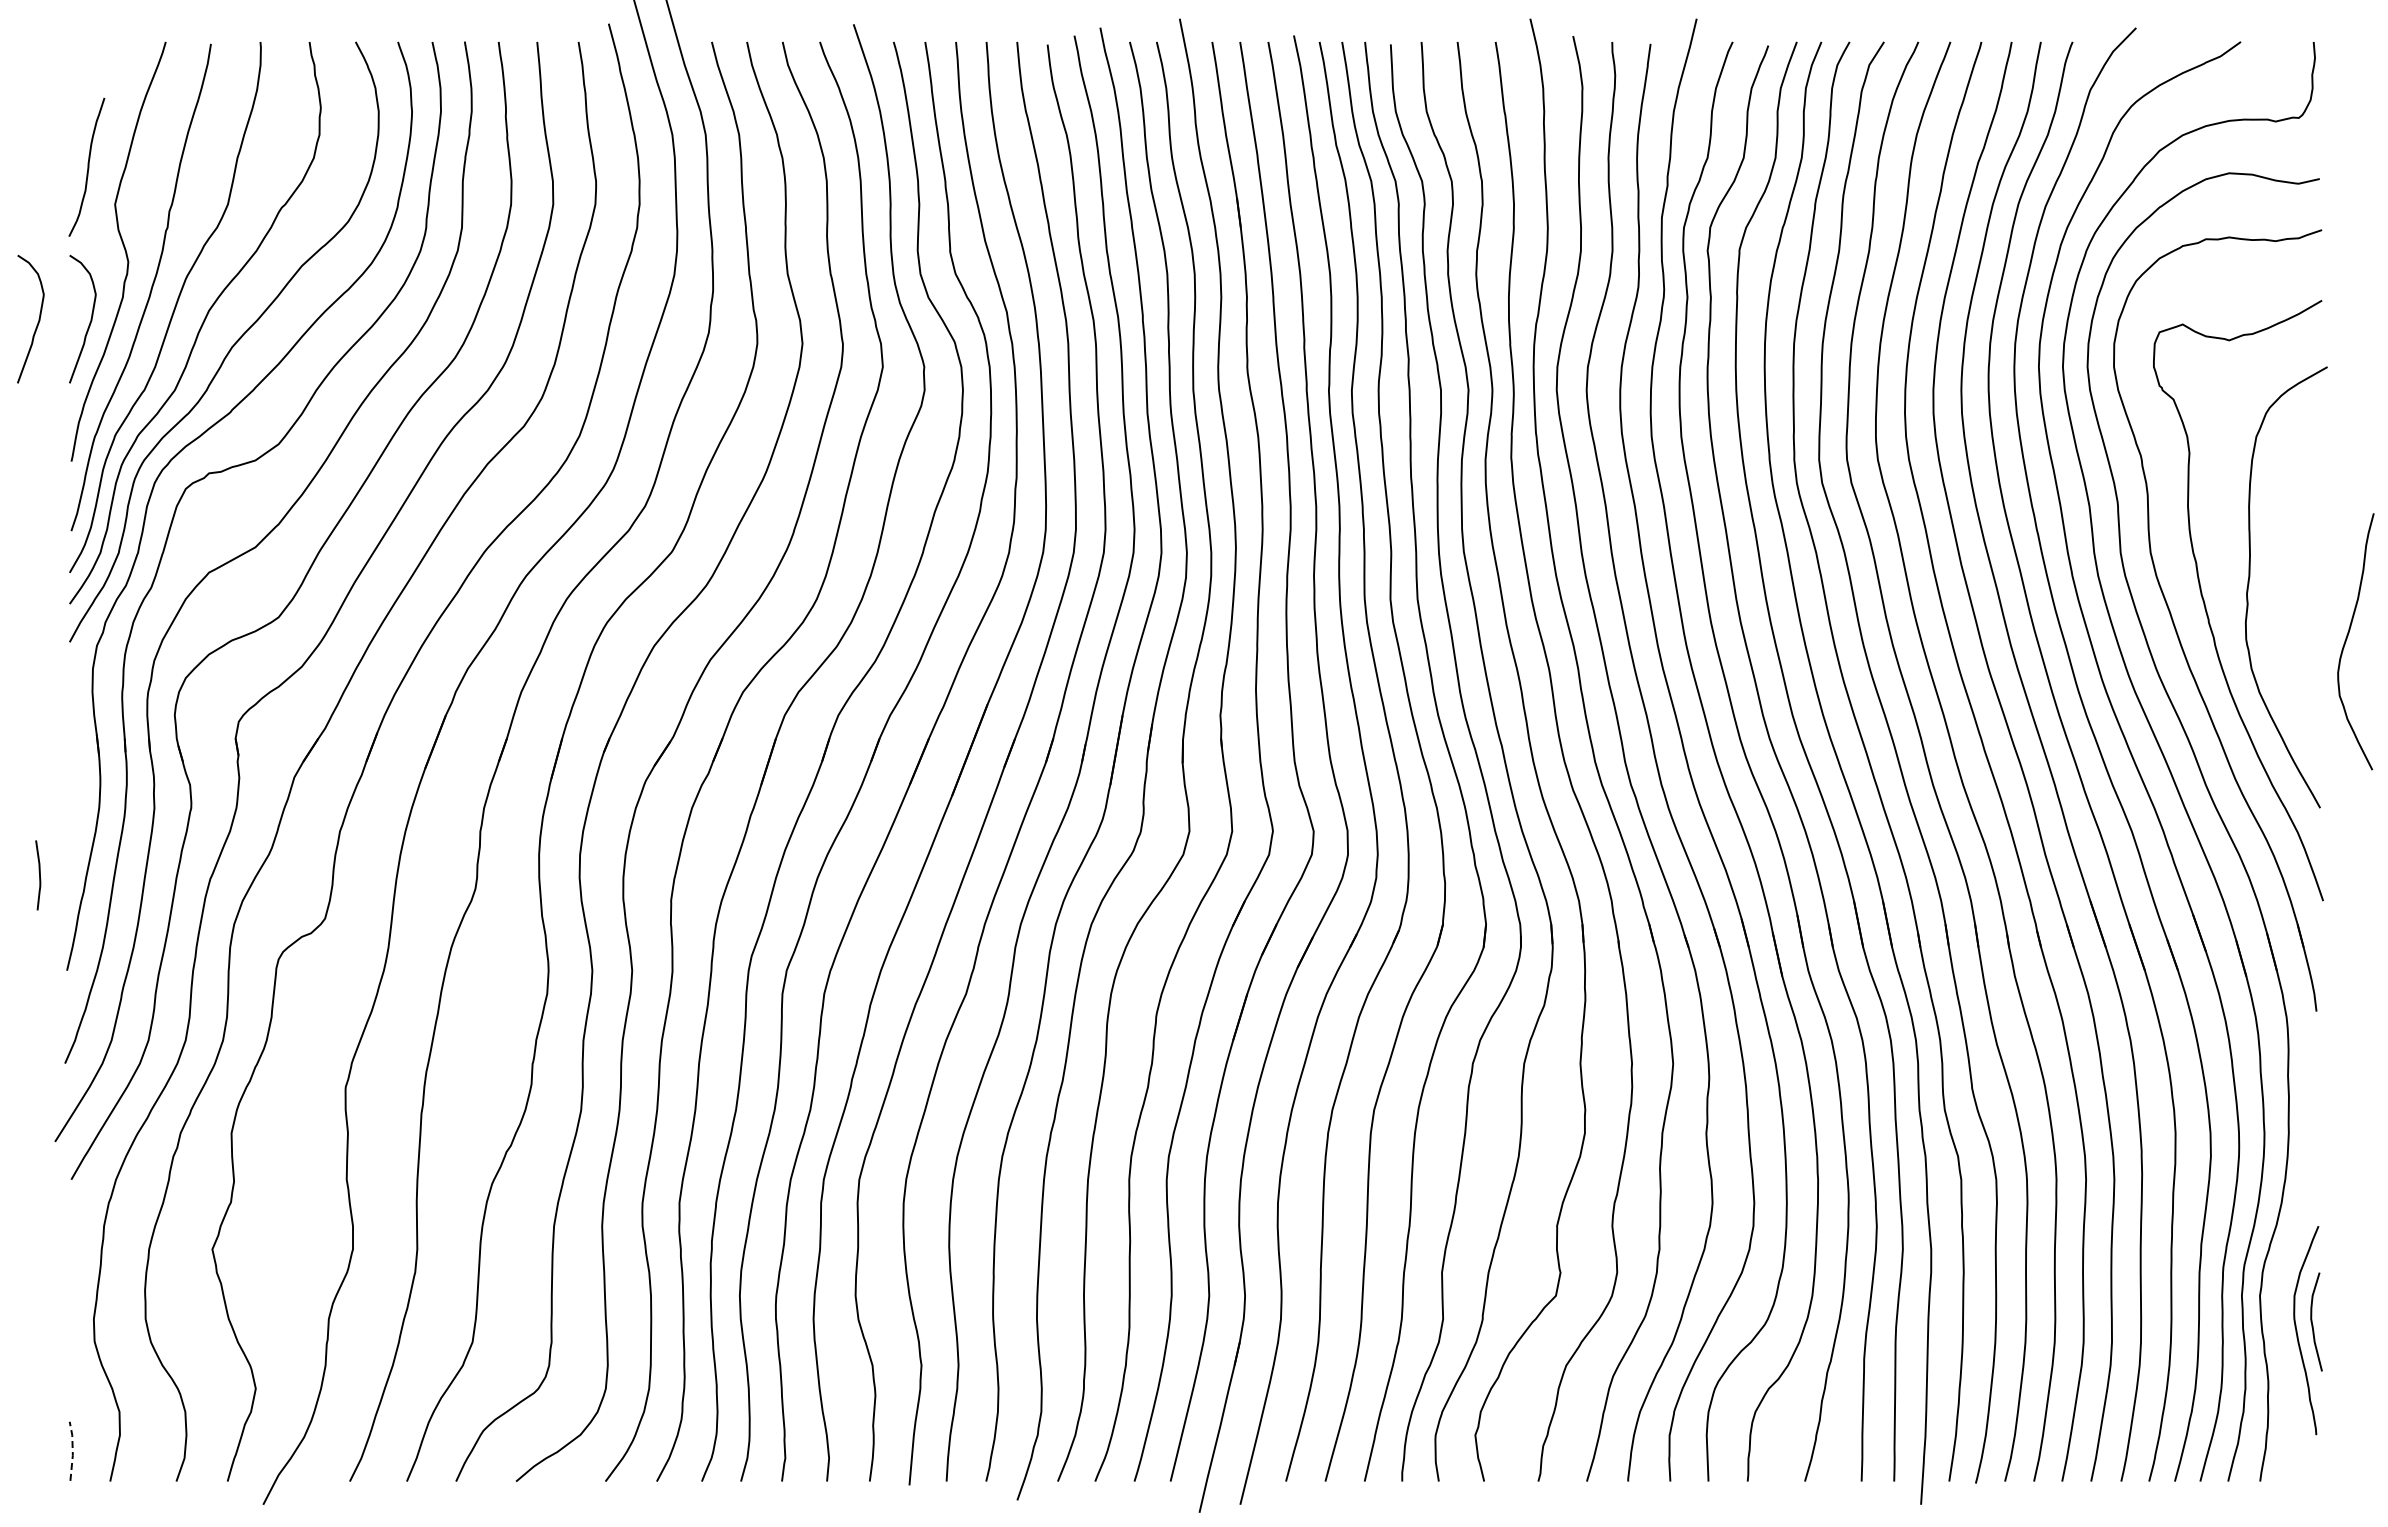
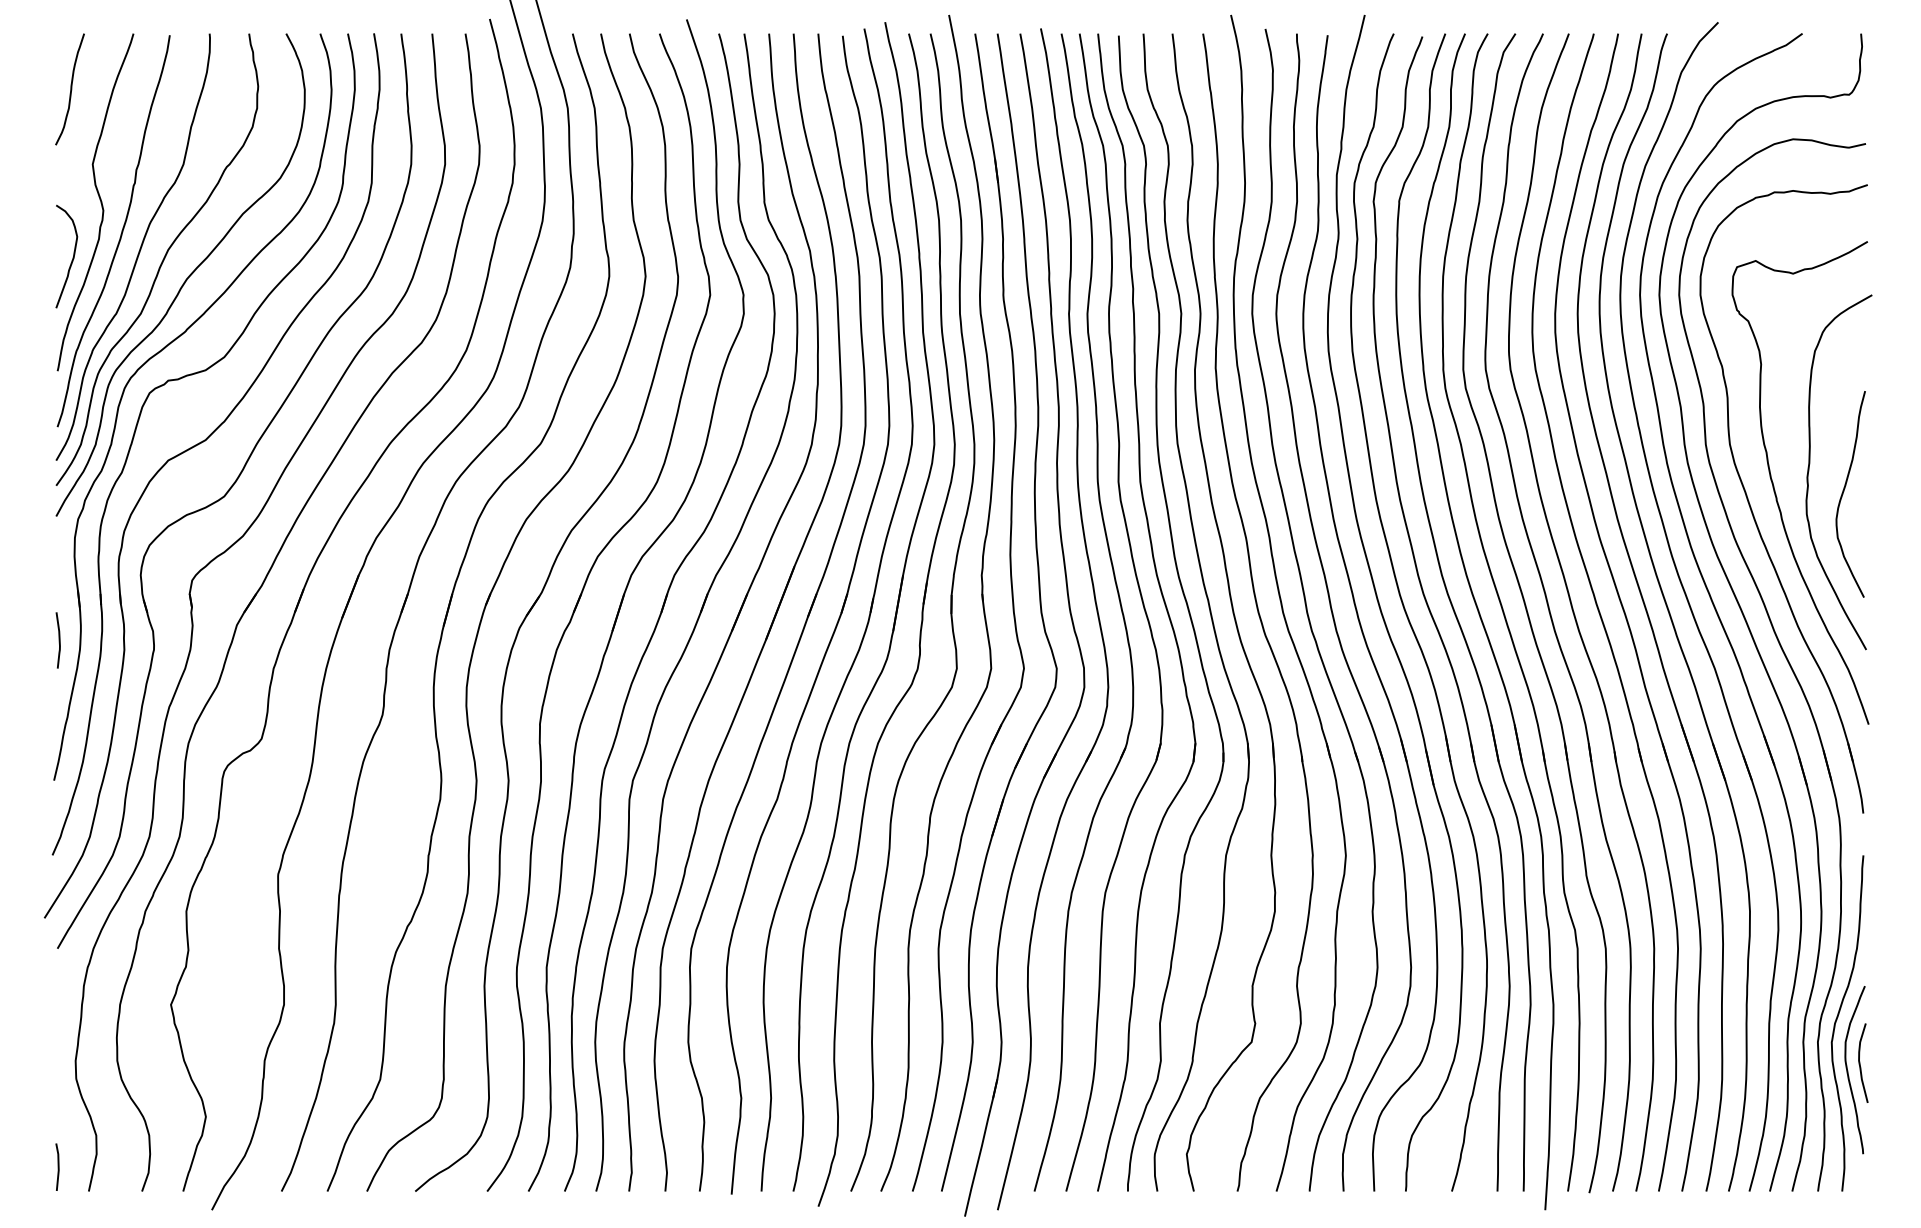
curve: (87, 166) -> (70, 88), moved
curve: (38, 318) -> (31, 256), removed
curve: (2347, 639) -> (1844, 492), moved
curve: (39, 875) -> (59, 640), moved
curve: (2284, 1267) -> (1837, 1019), added
line: (72, 1450) -> (58, 1166), dashed -> solid

